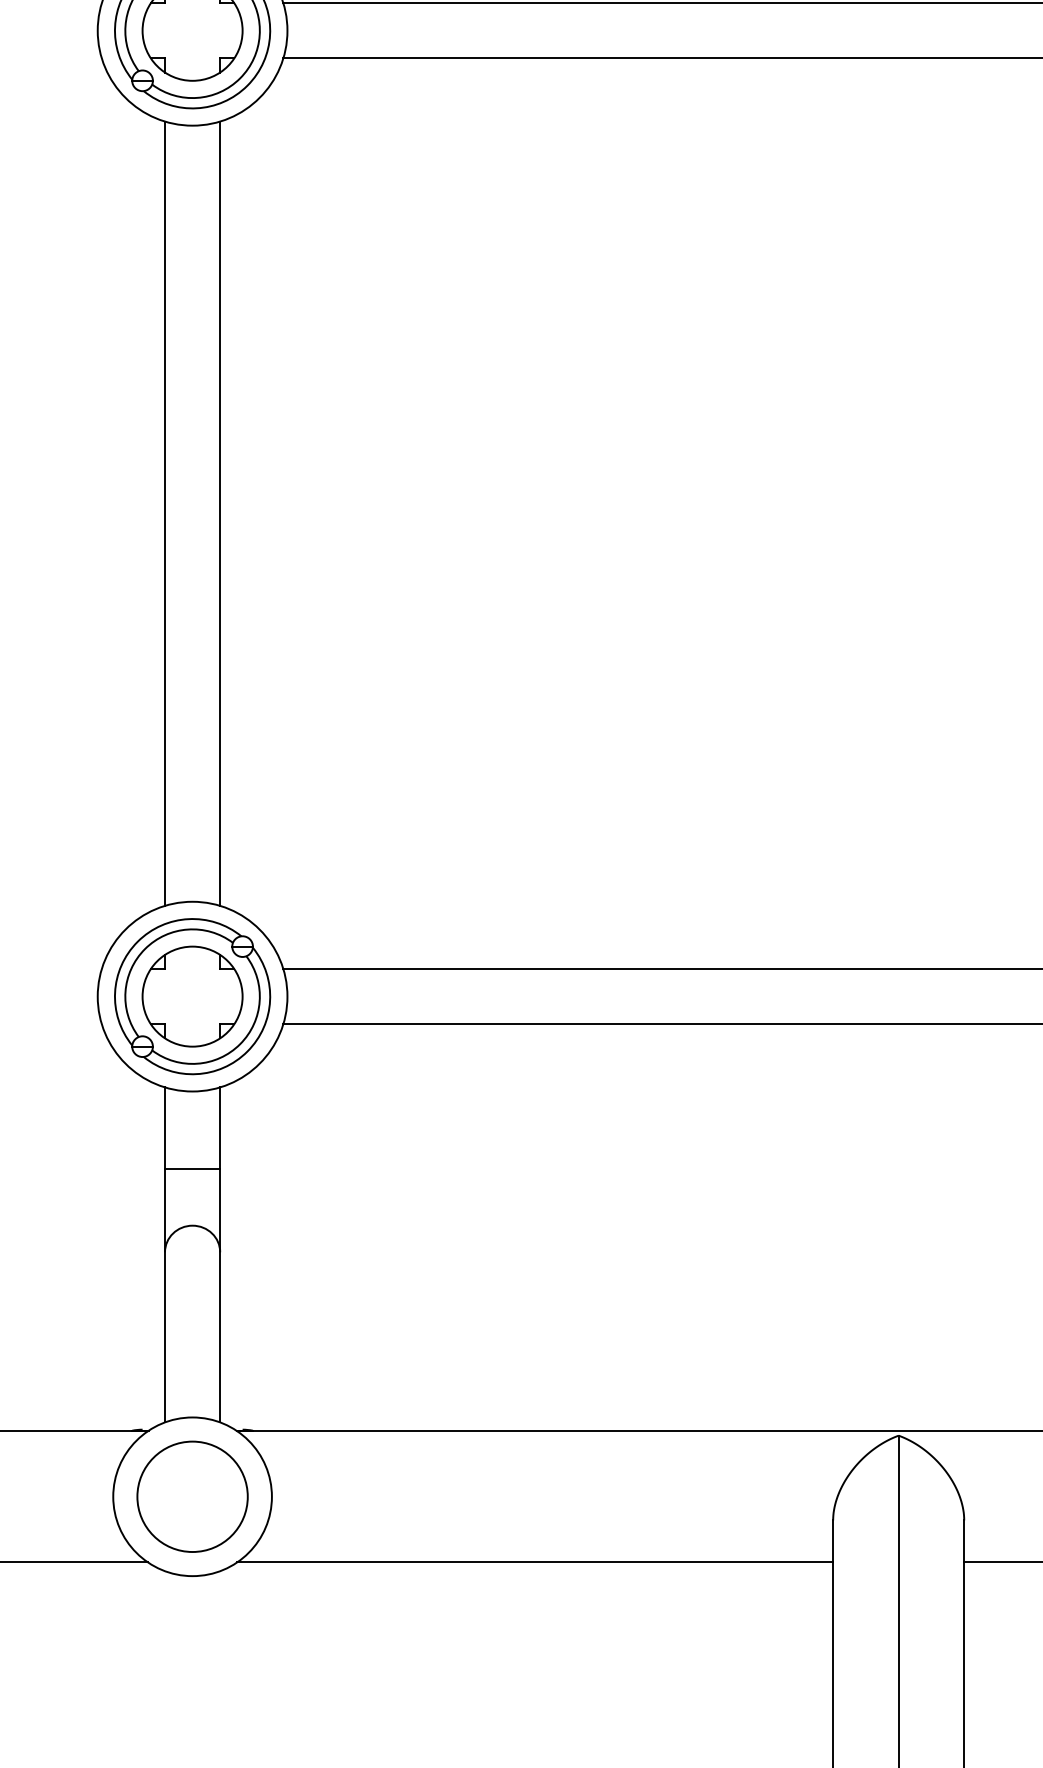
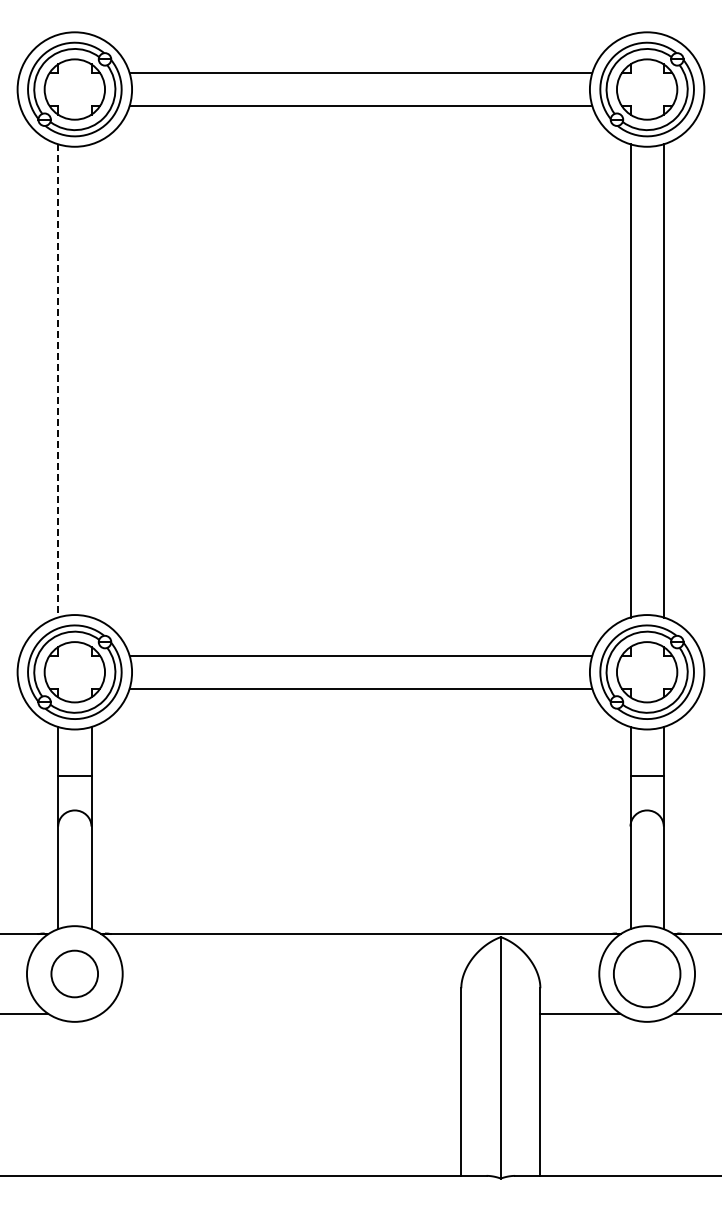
line: (165, 513) -> (58, 380), solid -> dashed
line: (220, 513) -> (91, 380), removed
circle: (192, 1495) -> (74, 973), size x0.7
line: (535, 1562) -> (281, 1013), removed

